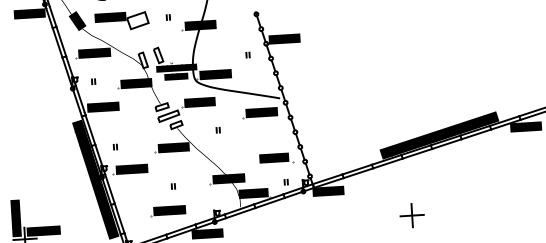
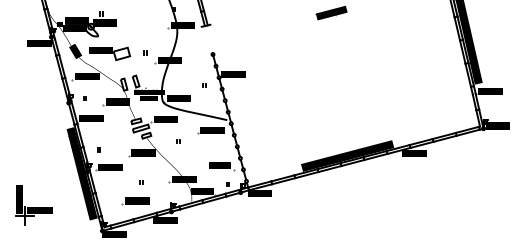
part: (411, 214) -> (322, 215), removed

